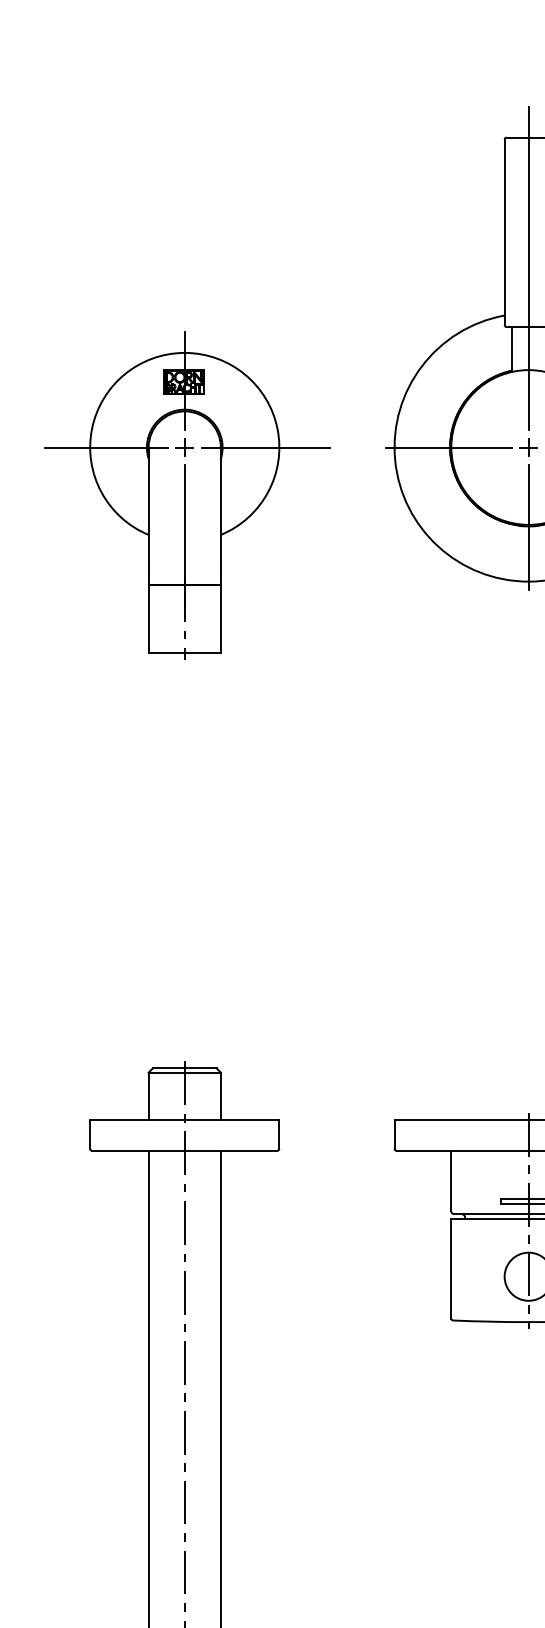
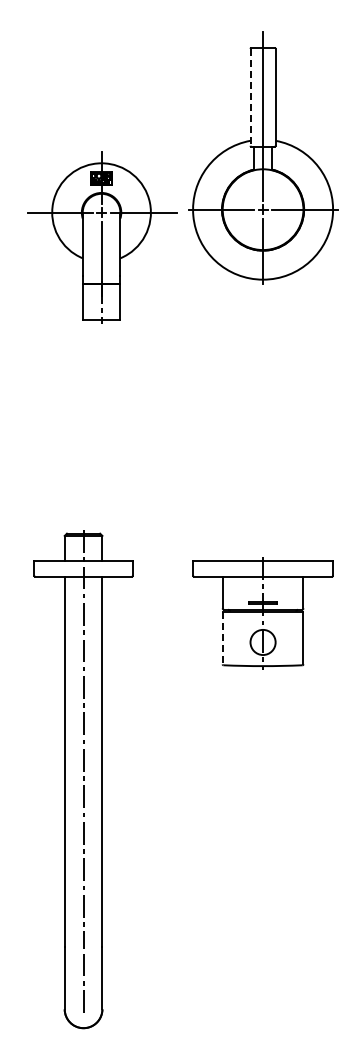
line: (504, 232) -> (250, 97), solid -> dashed
part: (186, 495) -> (102, 237), moved
line: (450, 1269) -> (222, 638), solid -> dashed

